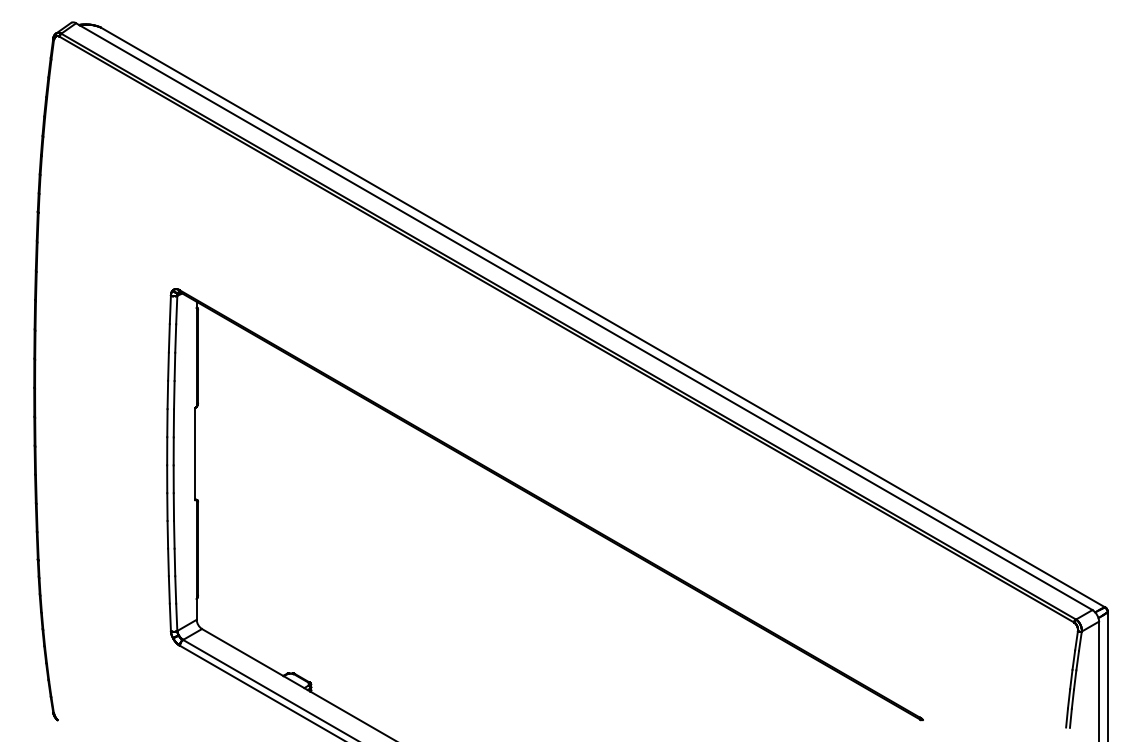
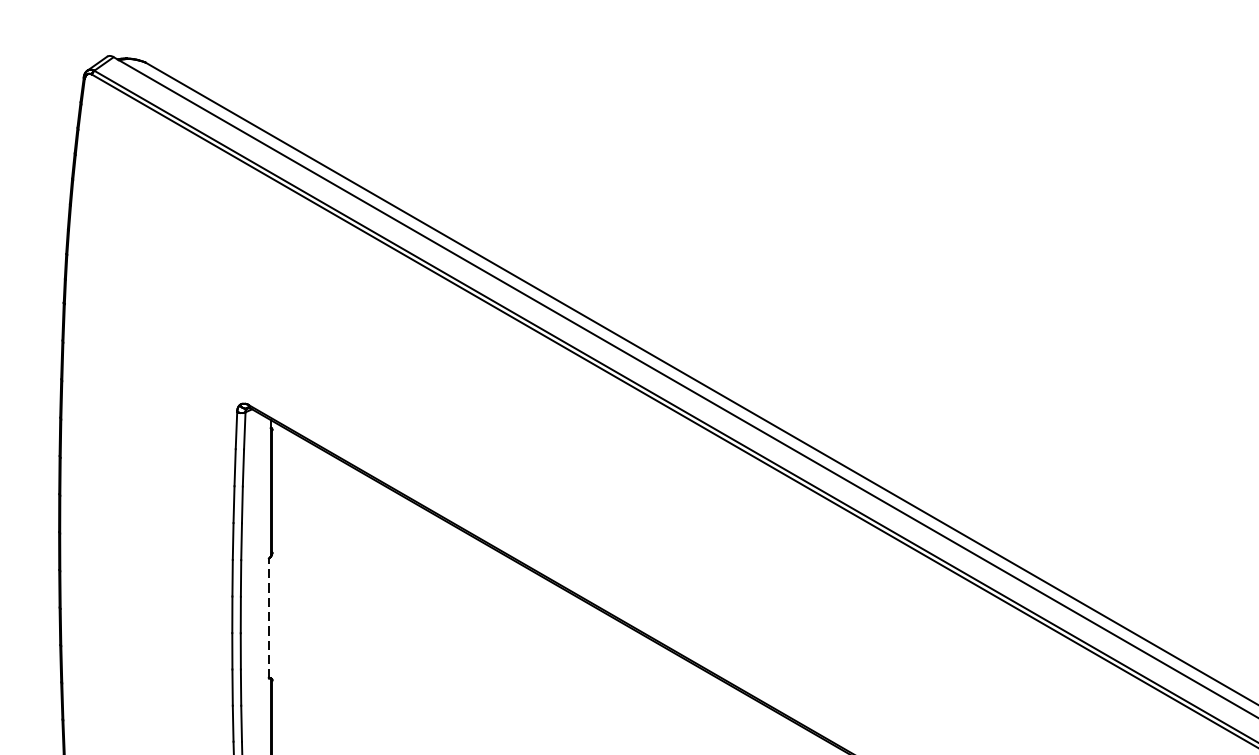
line: (195, 453) -> (269, 617), solid -> dashed

